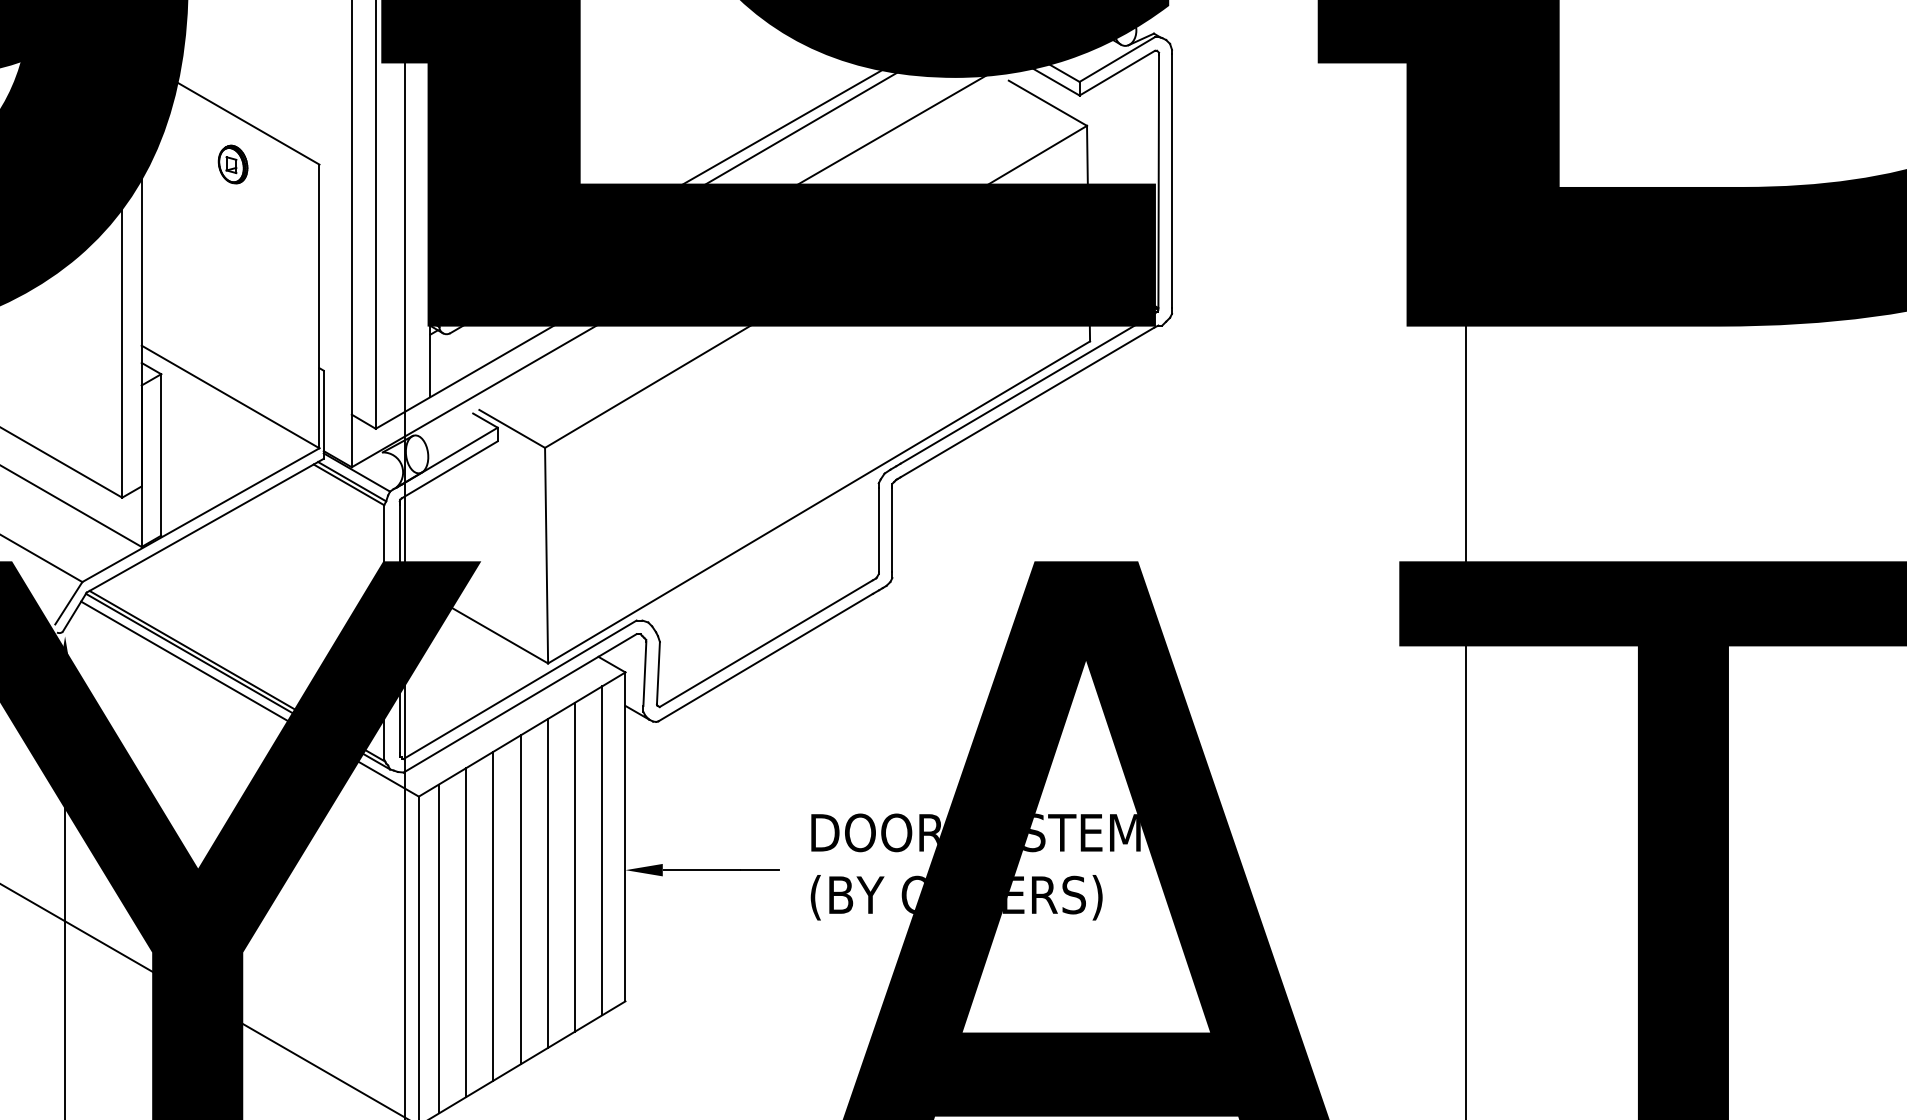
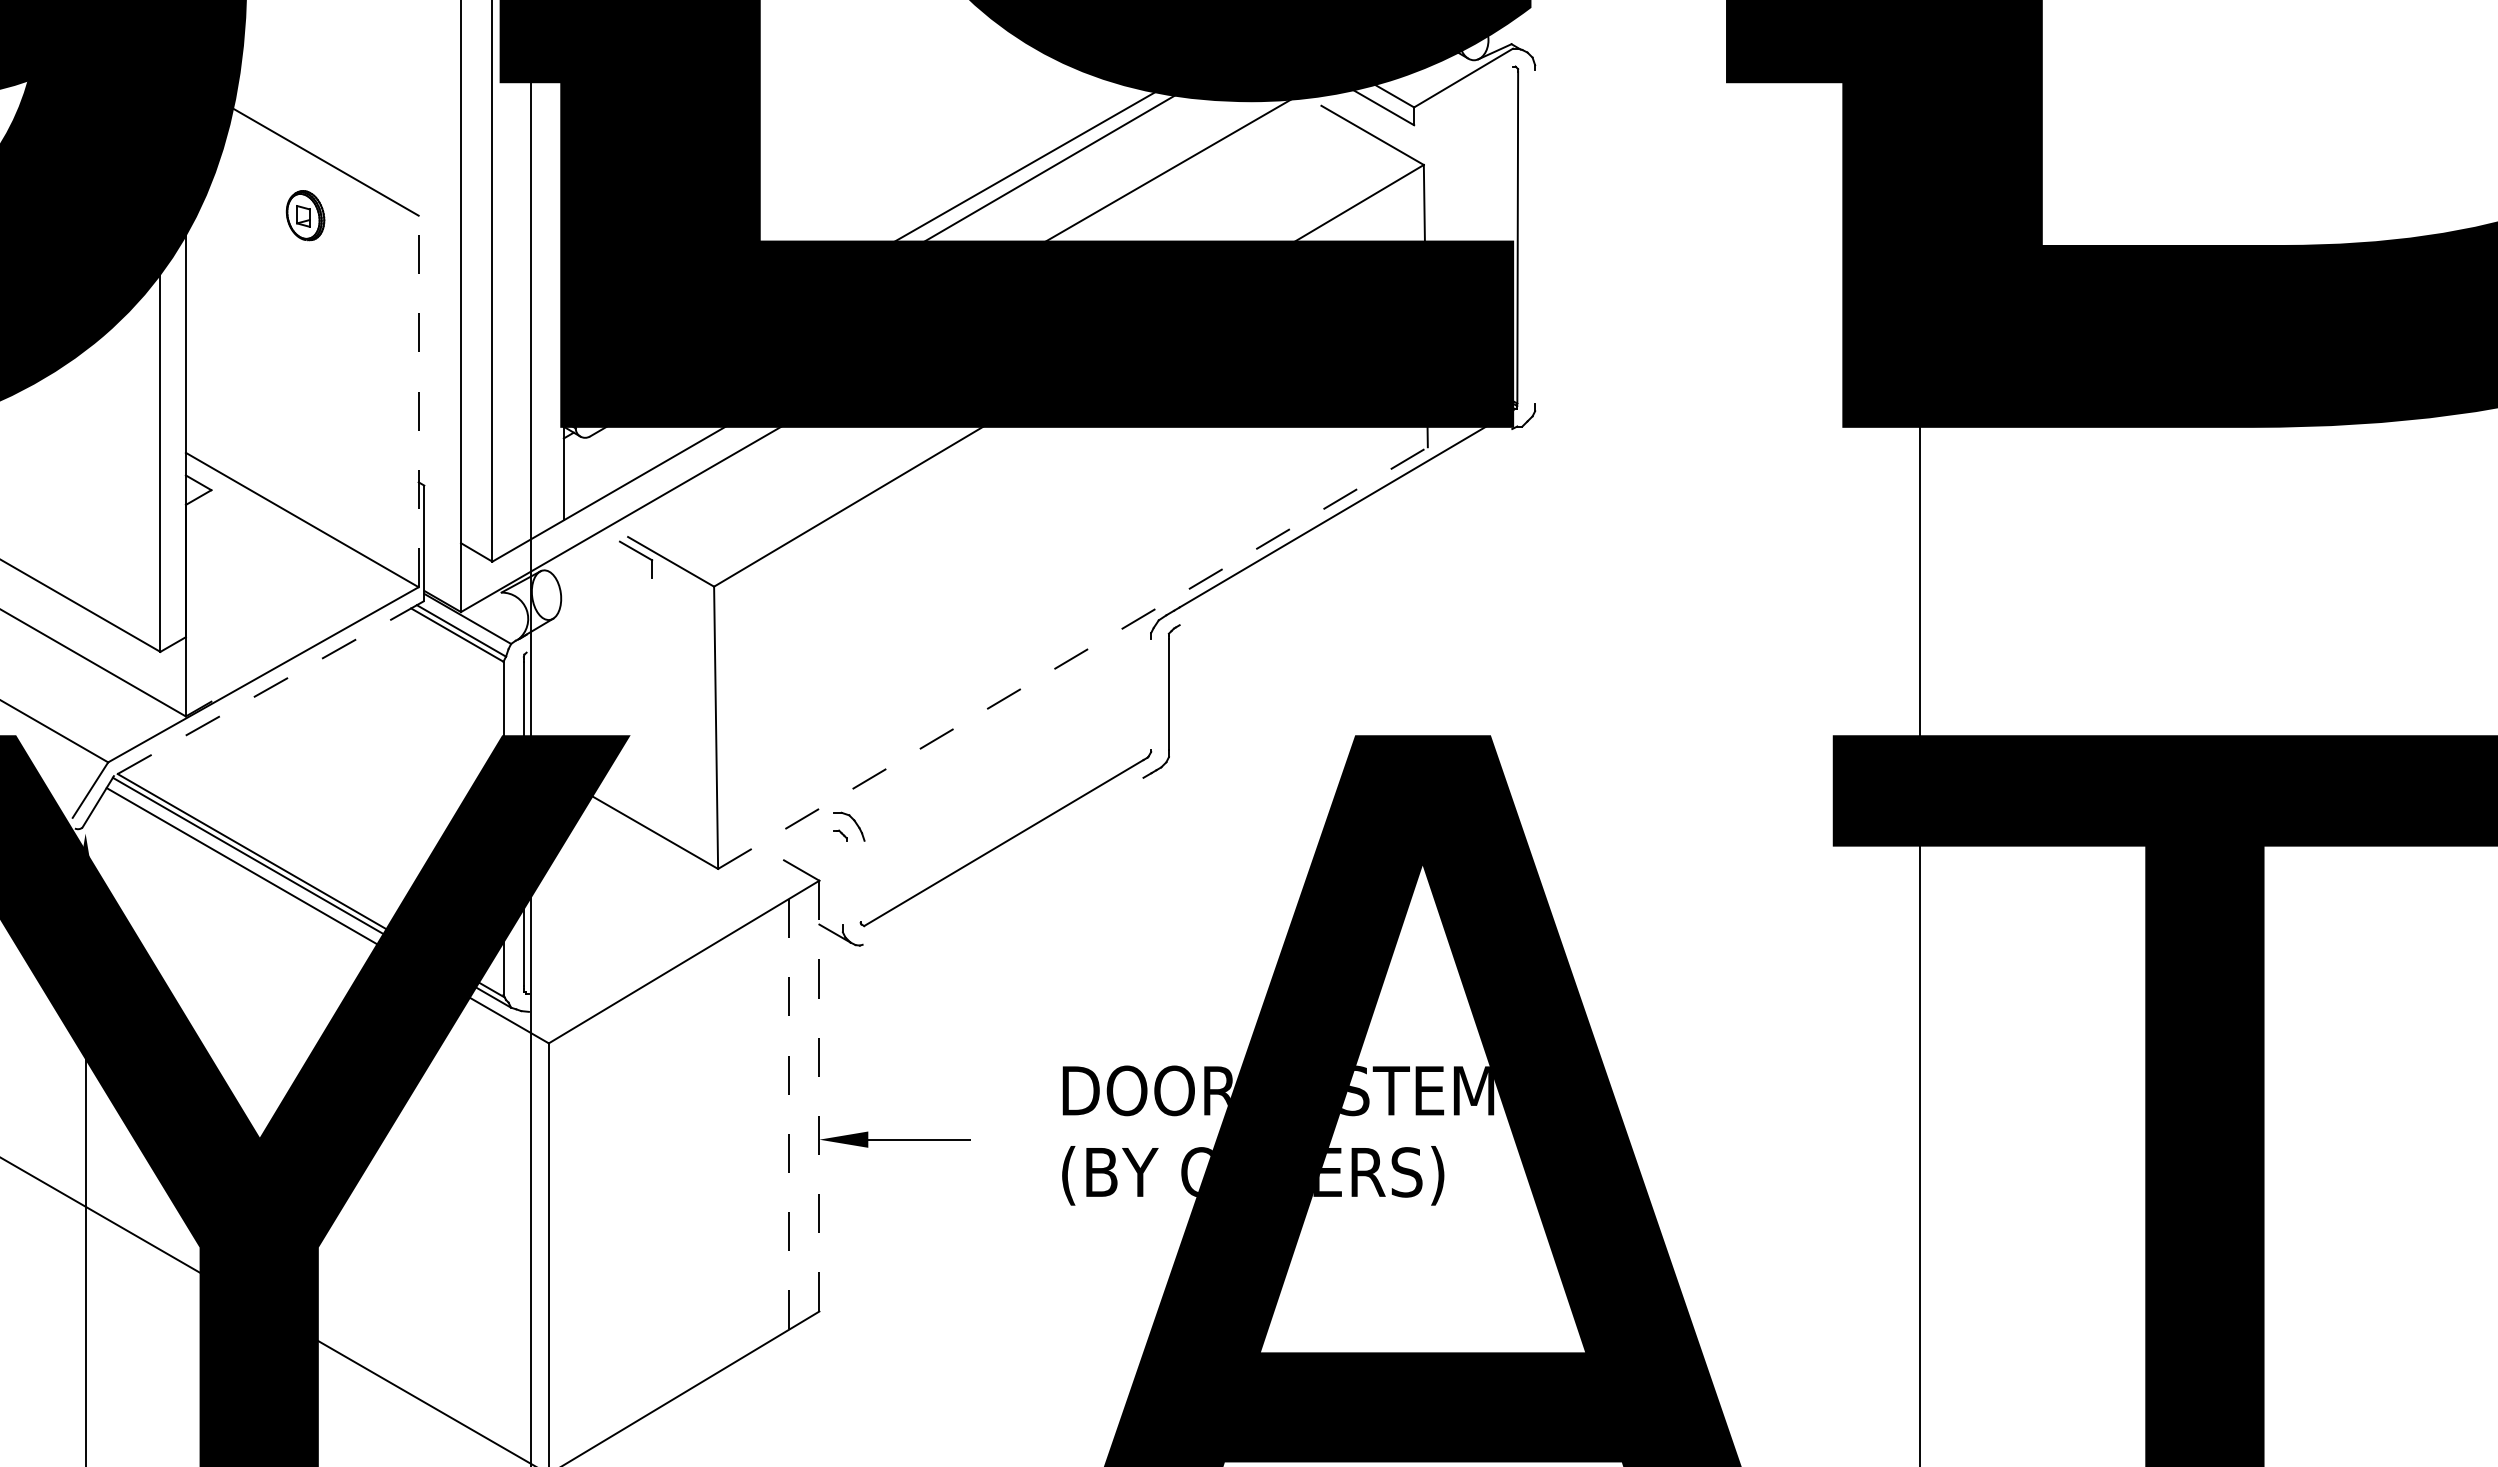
line: (1117, 72) -> (1463, 95), removed
line: (1172, 180) -> (1535, 236), removed
line: (319, 306) -> (418, 401), solid -> dashed
line: (1027, 402) -> (1345, 527), removed
line: (161, 454) -> (211, 595), removed
line: (449, 456) -> (589, 597), removed
line: (449, 469) -> (589, 615), removed
line: (818, 502) -> (1072, 658), solid -> dashed
line: (204, 525) -> (268, 688), solid -> dashed
line: (879, 529) -> (1151, 693), removed
line: (765, 656) -> (1002, 860), removed
line: (658, 672) -> (862, 880), removed
line: (644, 673) -> (844, 882), removed
line: (520, 689) -> (681, 903), removed
line: (520, 702) -> (681, 920), removed
line: (625, 836) -> (819, 1095), solid -> dashed
line: (601, 850) -> (788, 1114), solid -> dashed
line: (575, 866) -> (753, 1135), removed
line: (759, 870) -> (995, 1139), removed
line: (547, 883) -> (717, 1156), removed
line: (520, 899) -> (682, 1178), removed
line: (493, 915) -> (646, 1199), removed
line: (465, 932) -> (610, 1221), removed
line: (439, 948) -> (575, 1242), removed

